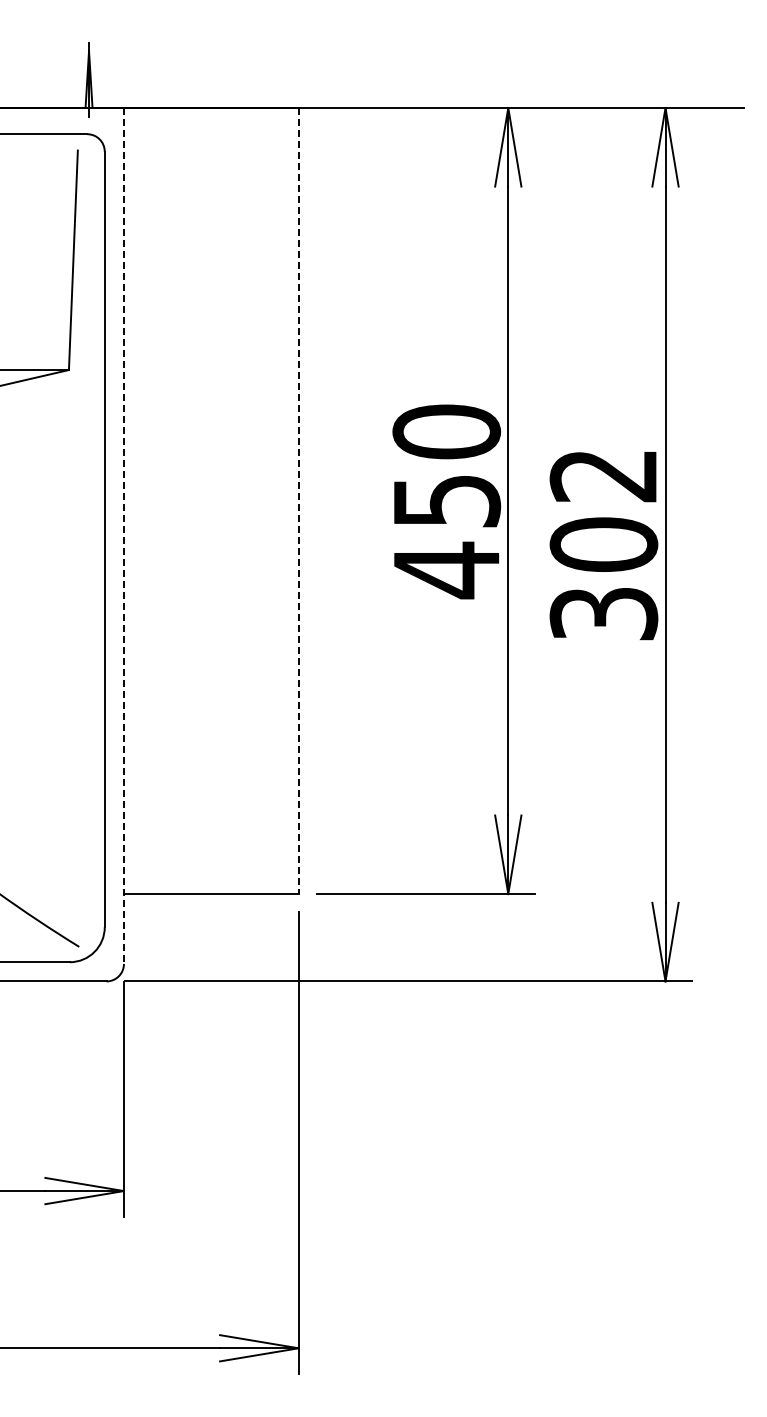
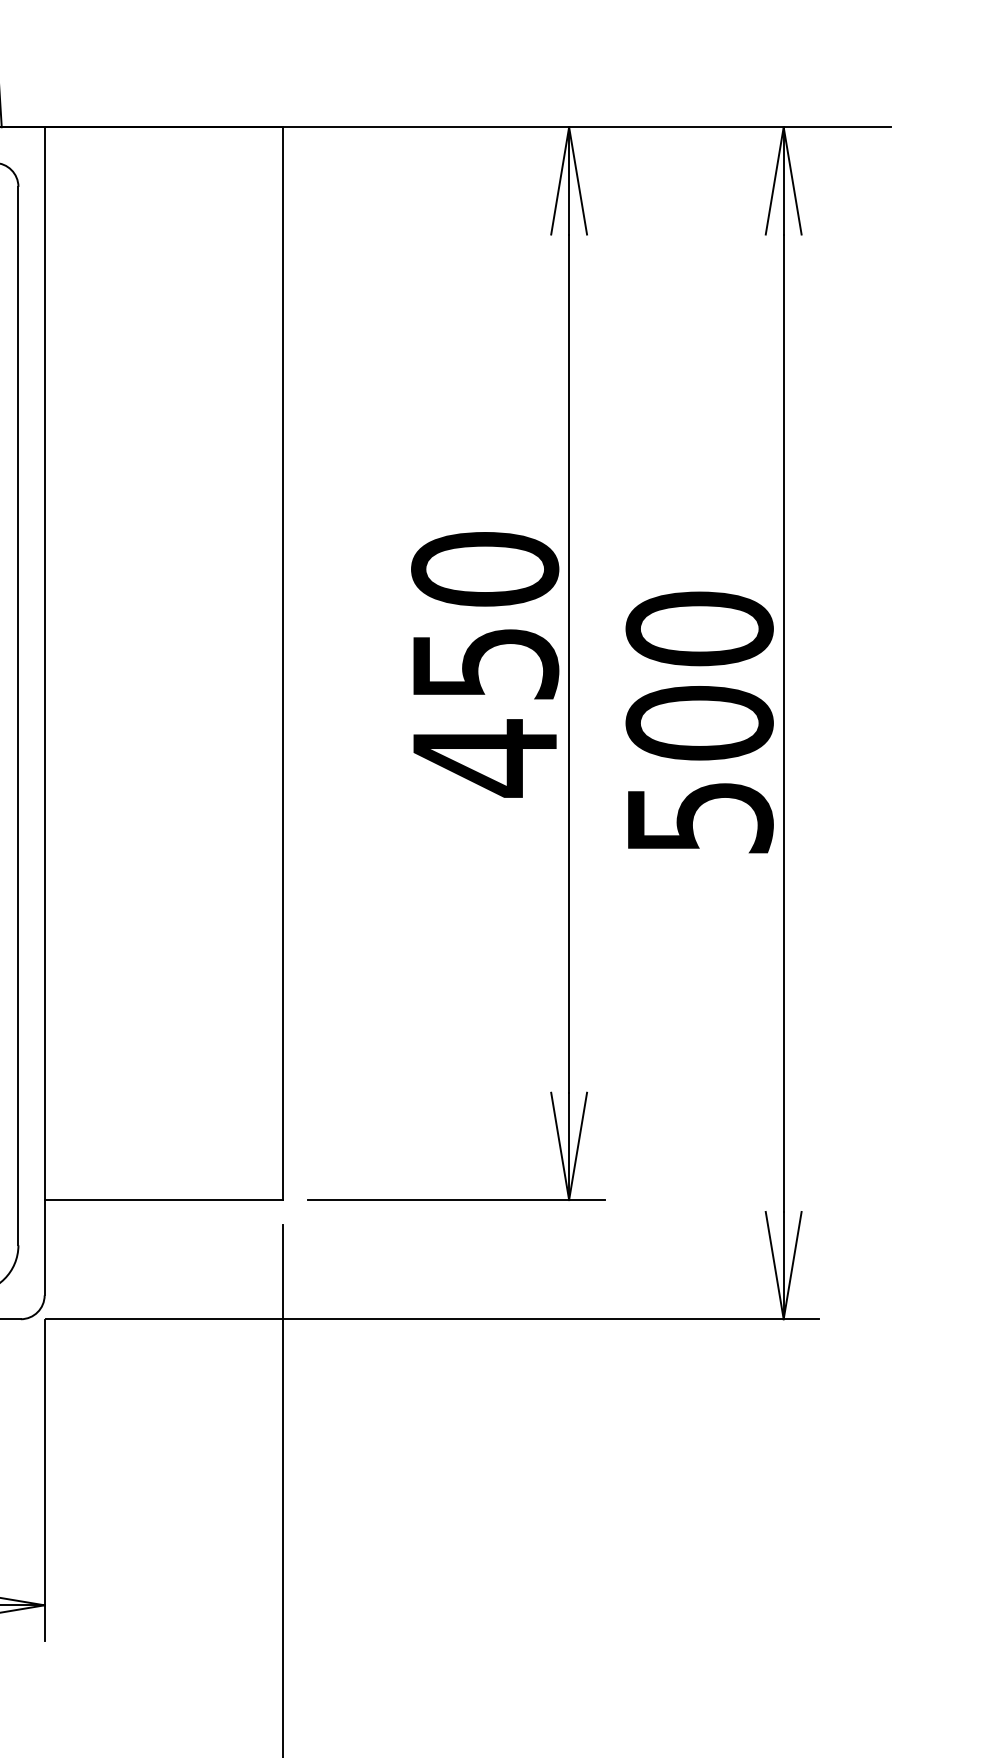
line: (298, 501) -> (282, 664), dashed -> solid
line: (123, 535) -> (44, 710), dashed -> solid
text: (603, 544) -> (699, 722), 302 -> 500

